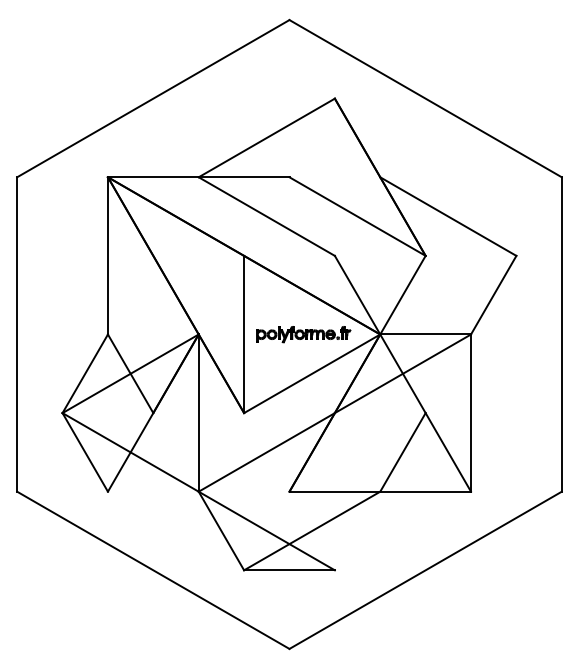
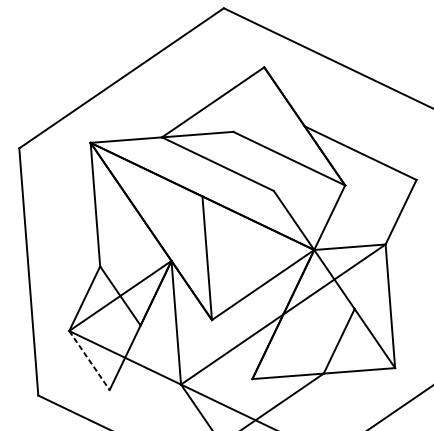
part: (303, 334) -> (253, 254), removed
line: (85, 452) -> (89, 360), solid -> dashed

